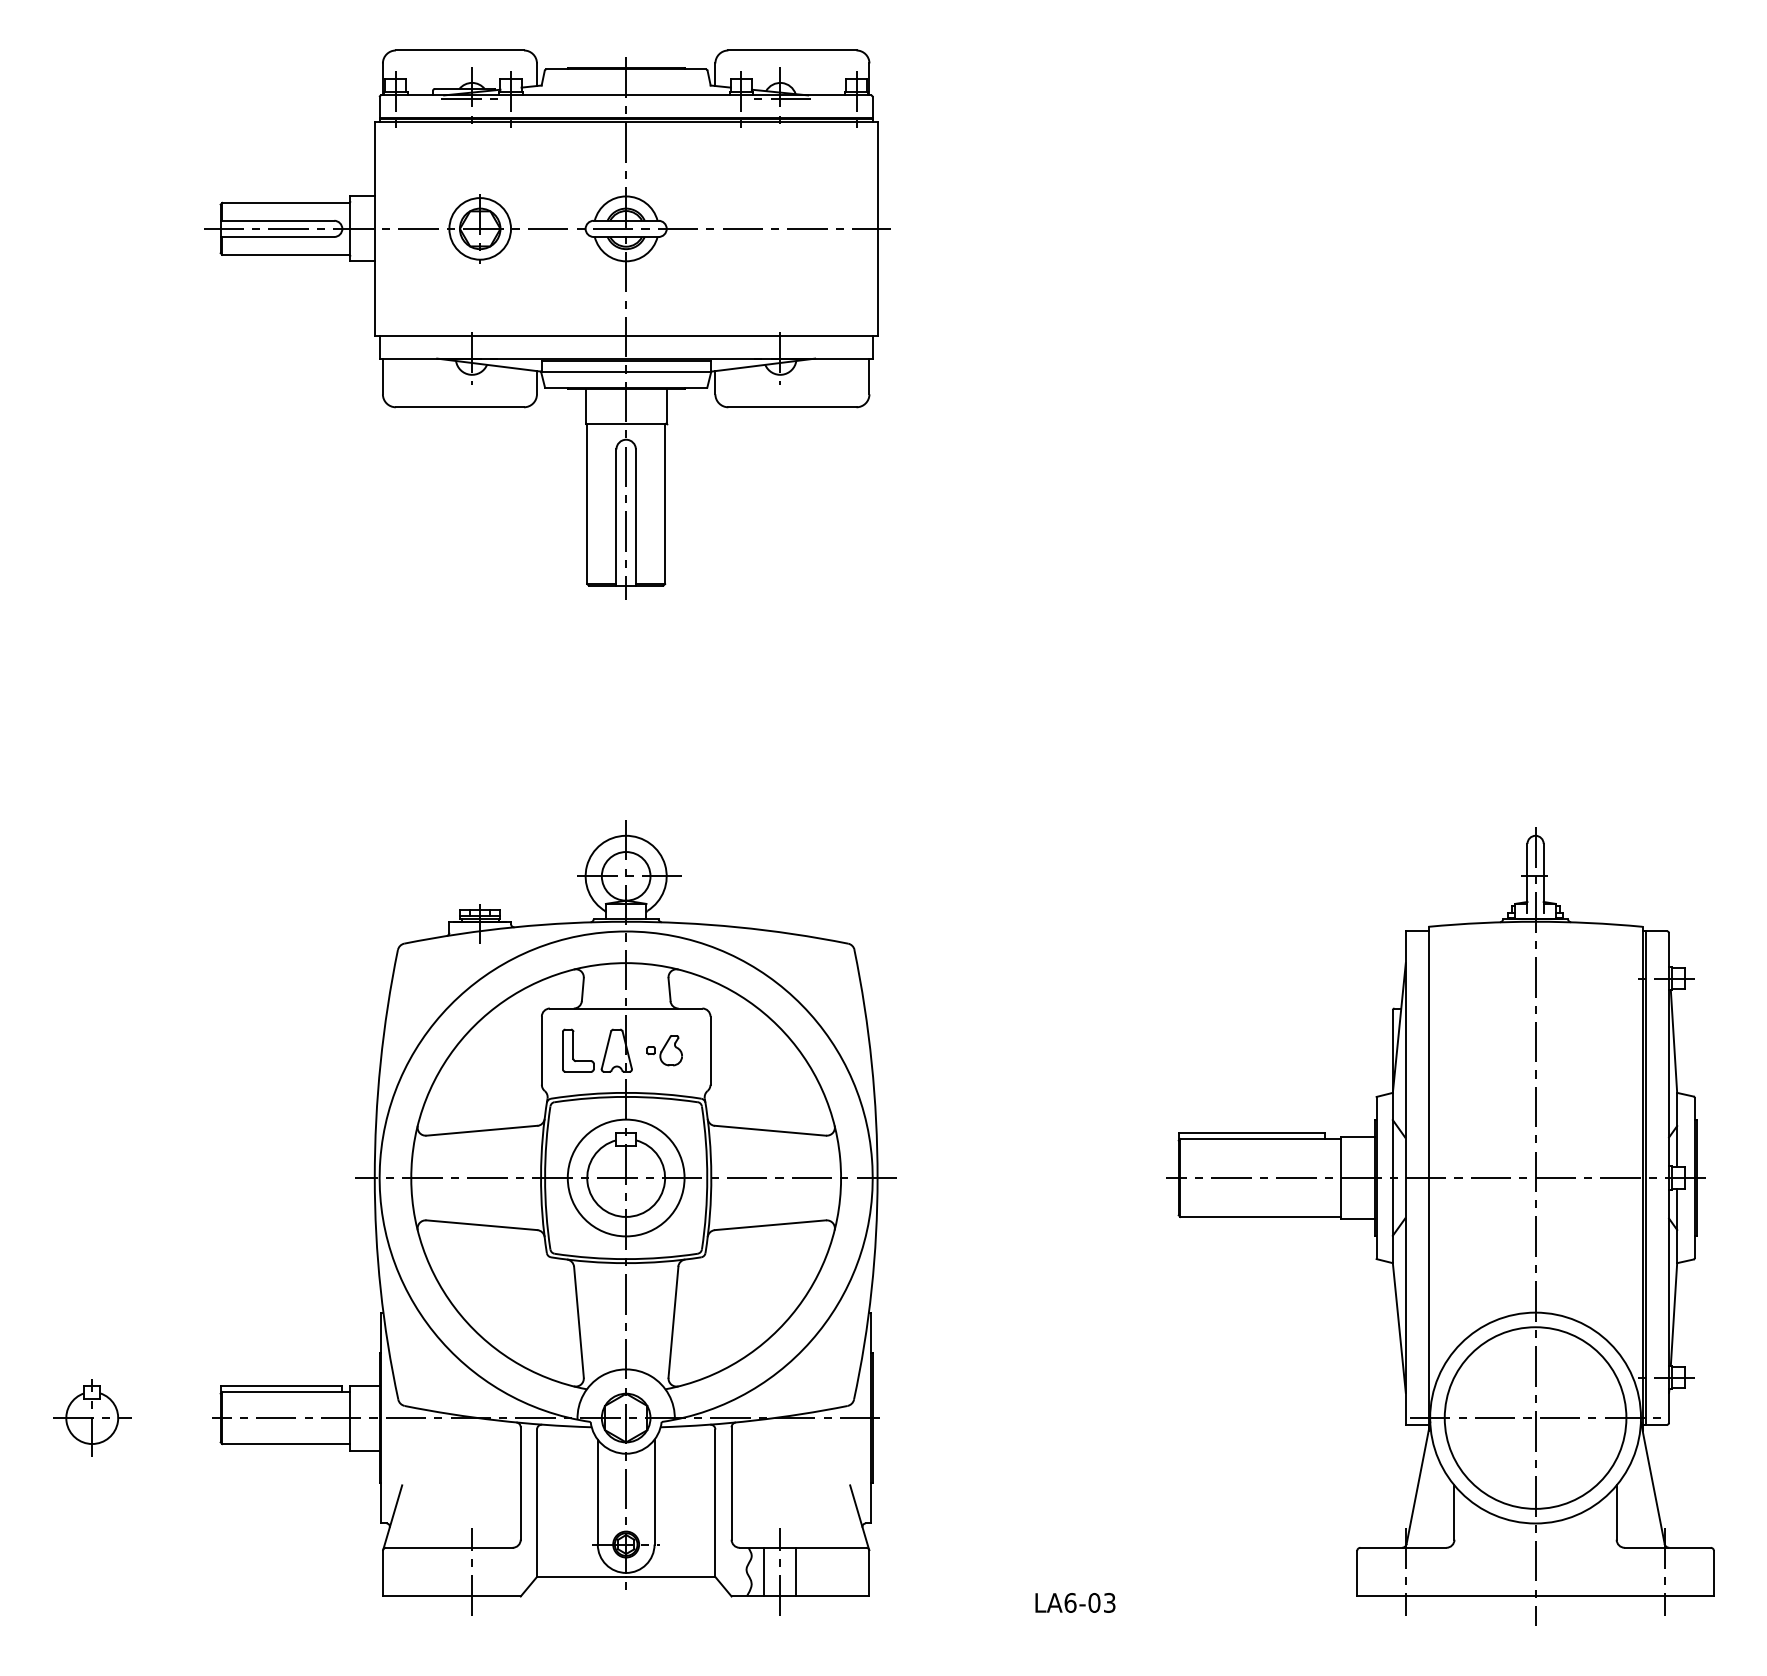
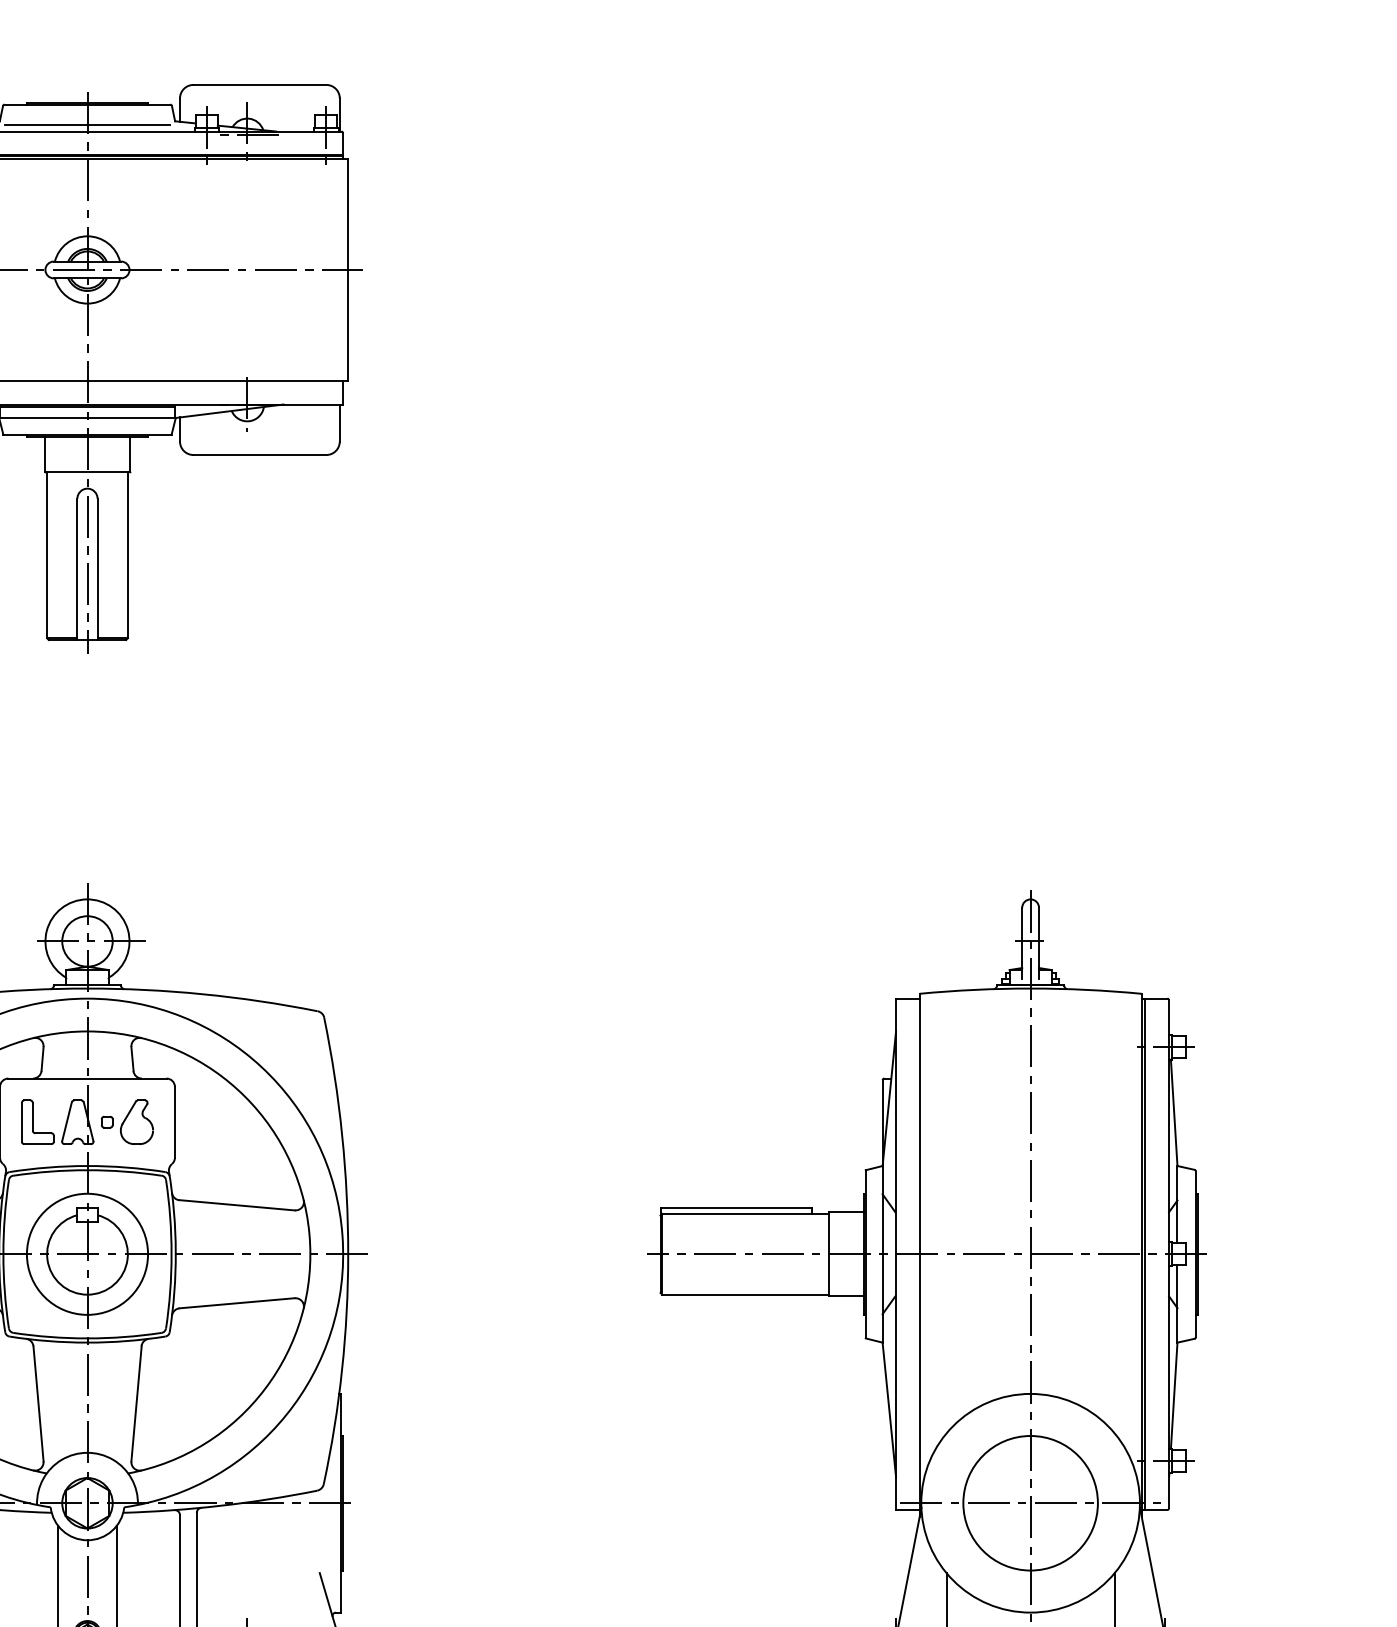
line: (625, 88) -> (86, 124), added
part: (664, 1050) -> (127, 1122), size x1.43
circle: (1535, 1417) -> (1030, 1502), size x0.71

